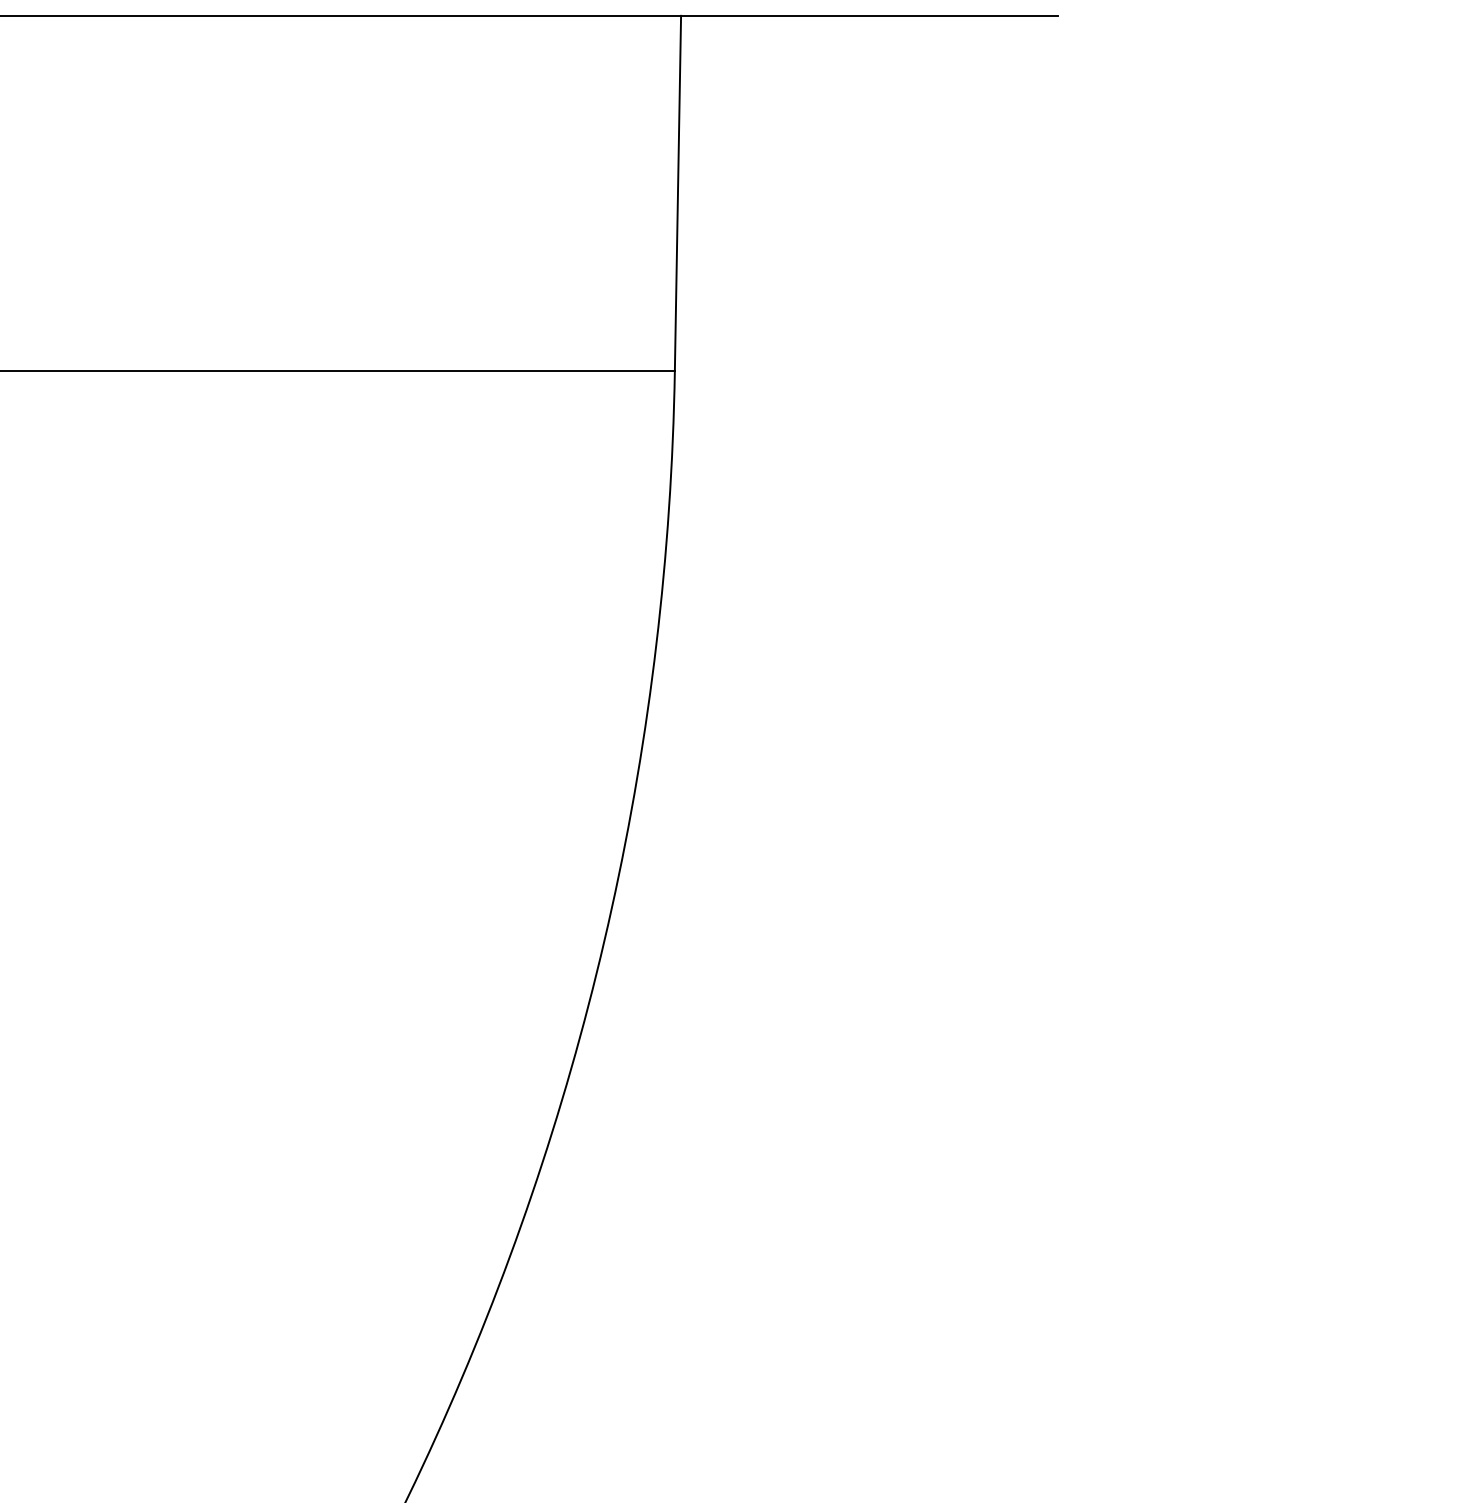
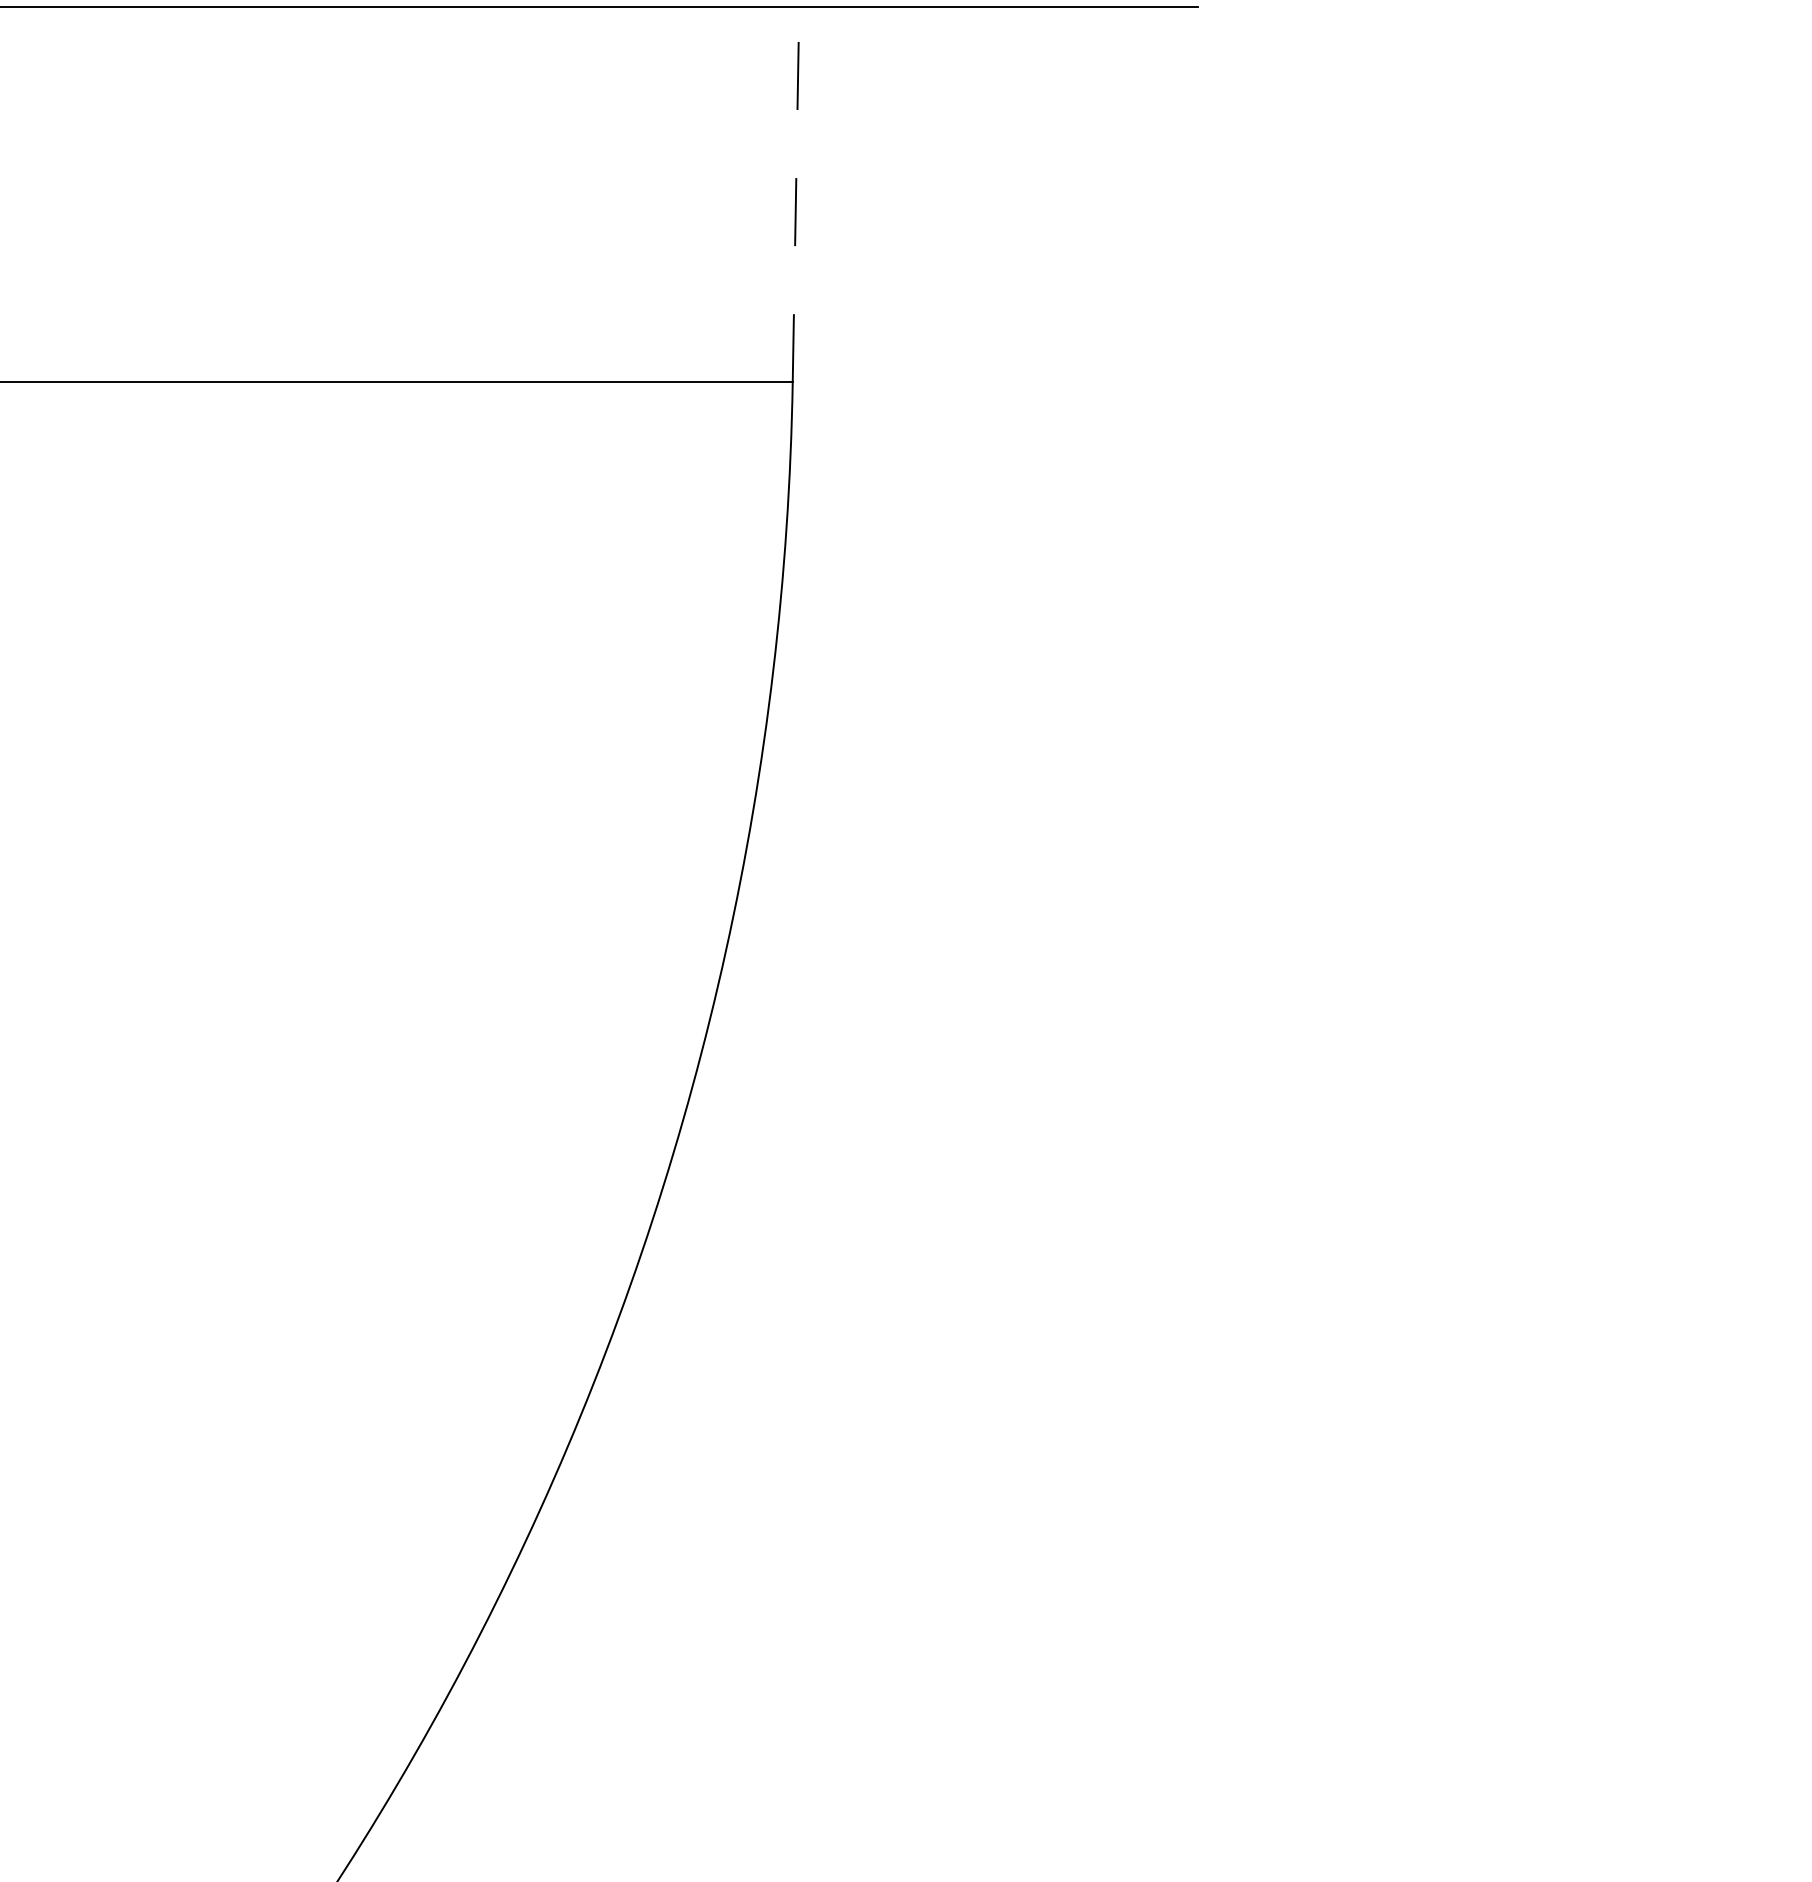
line: (678, 193) -> (796, 194), solid -> dashed

